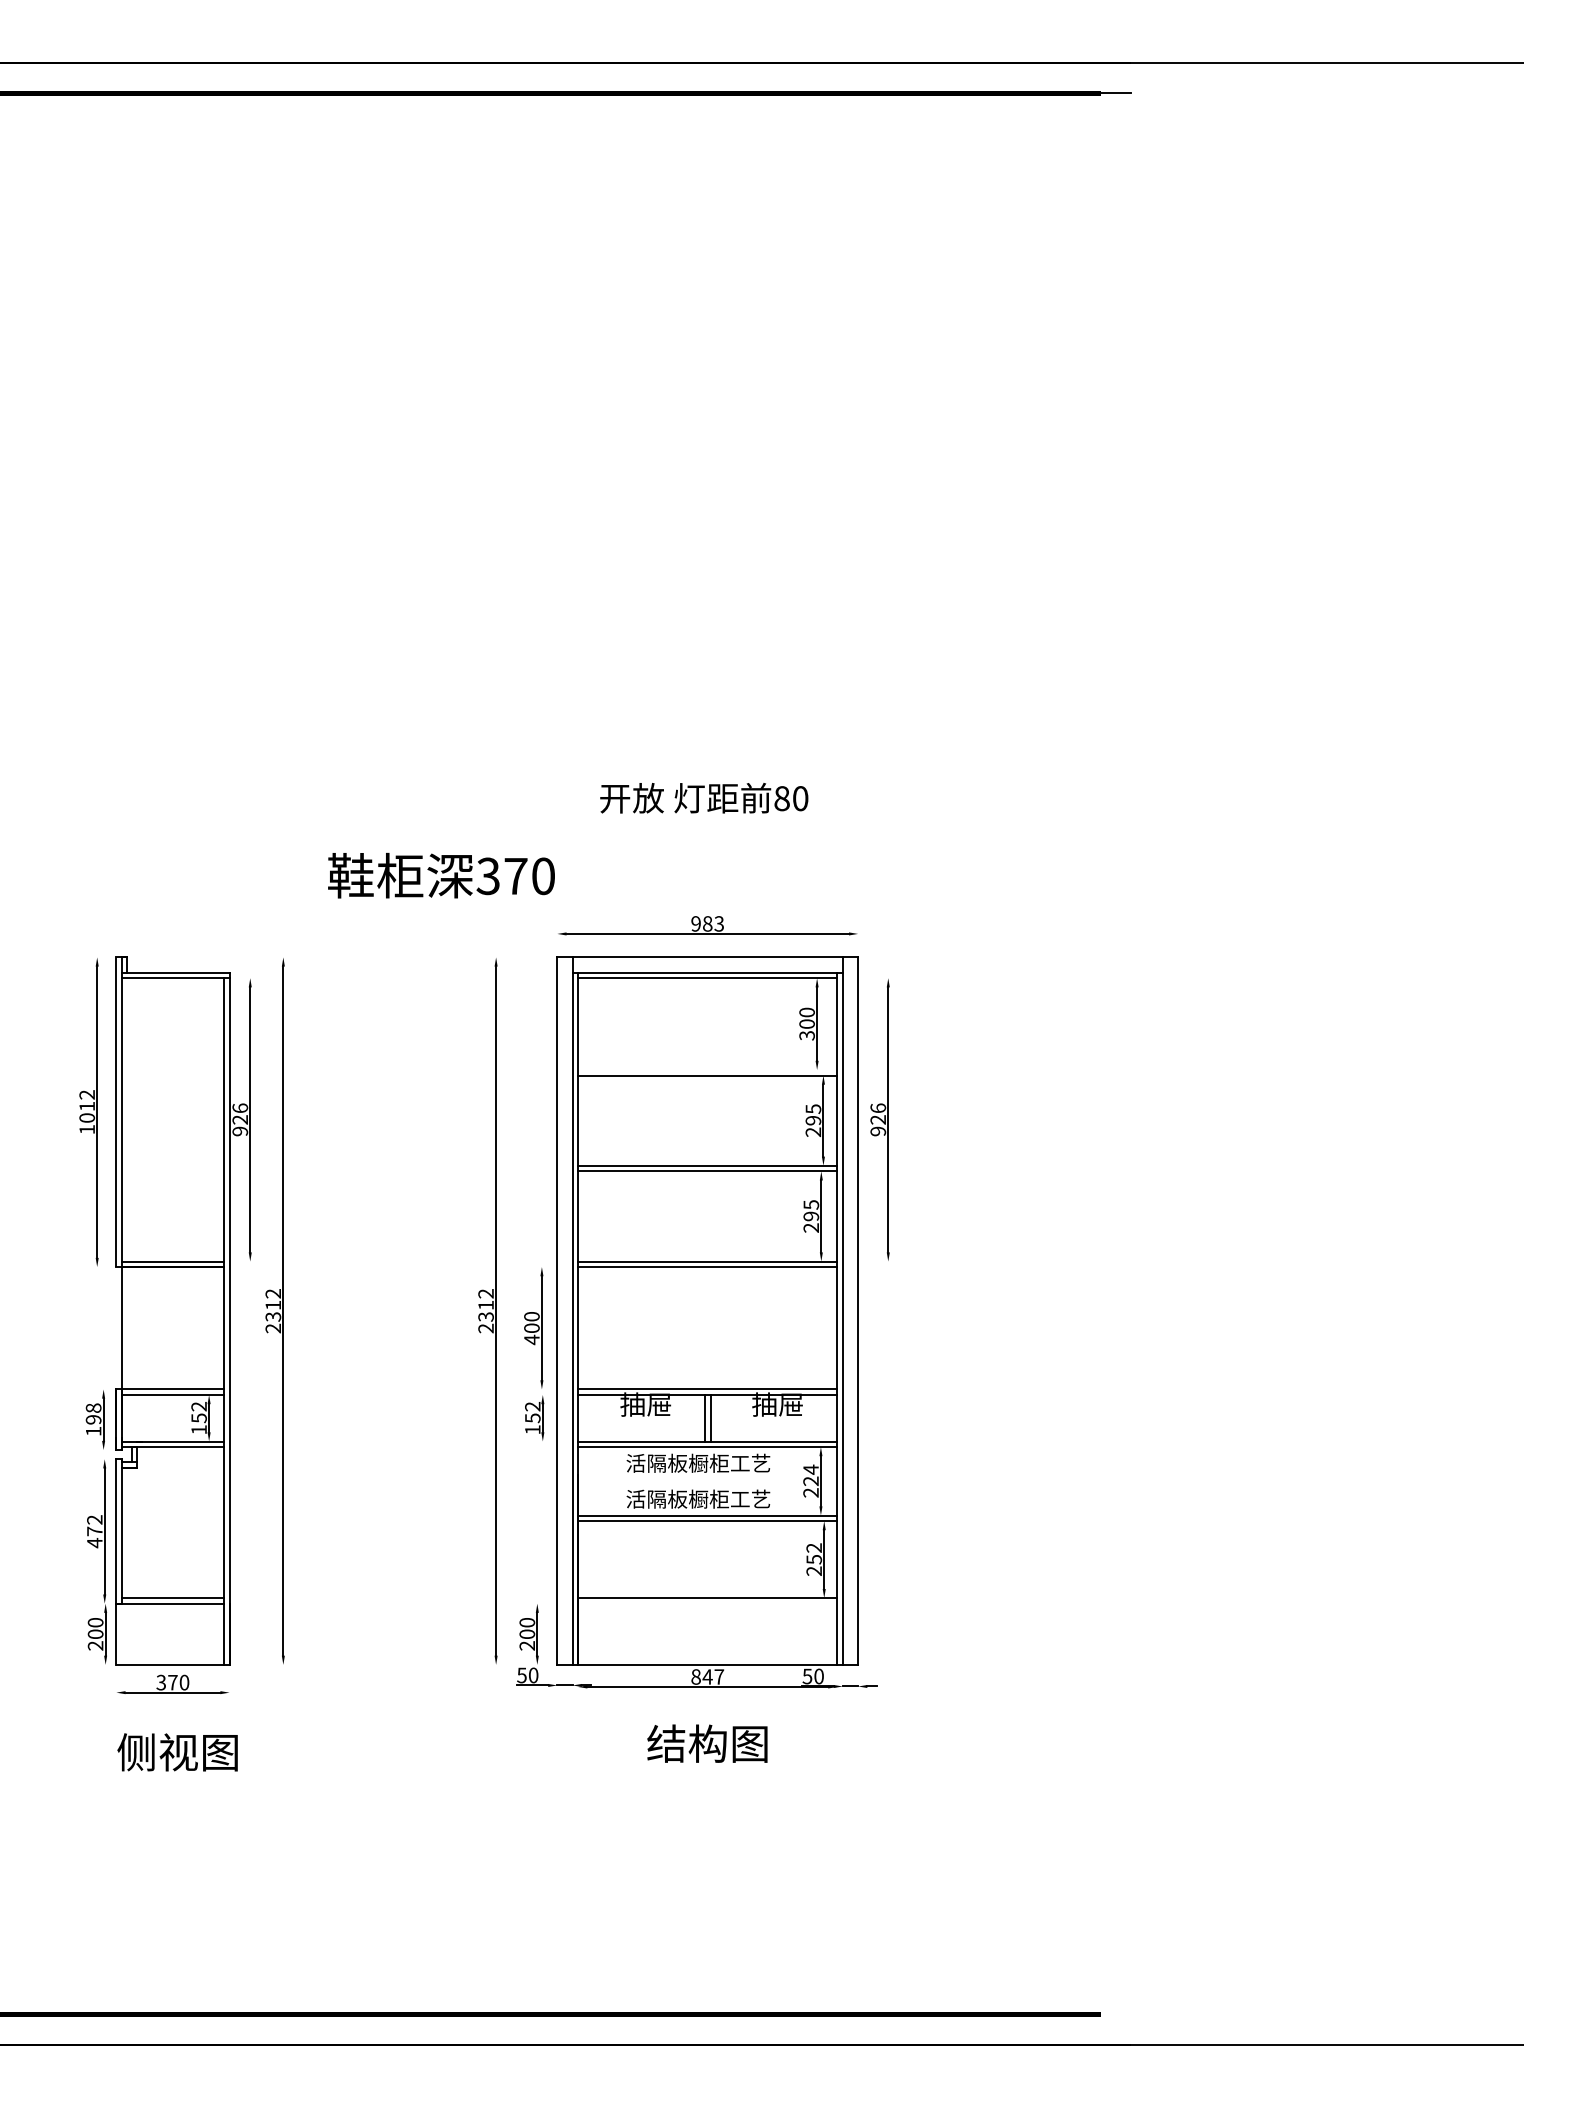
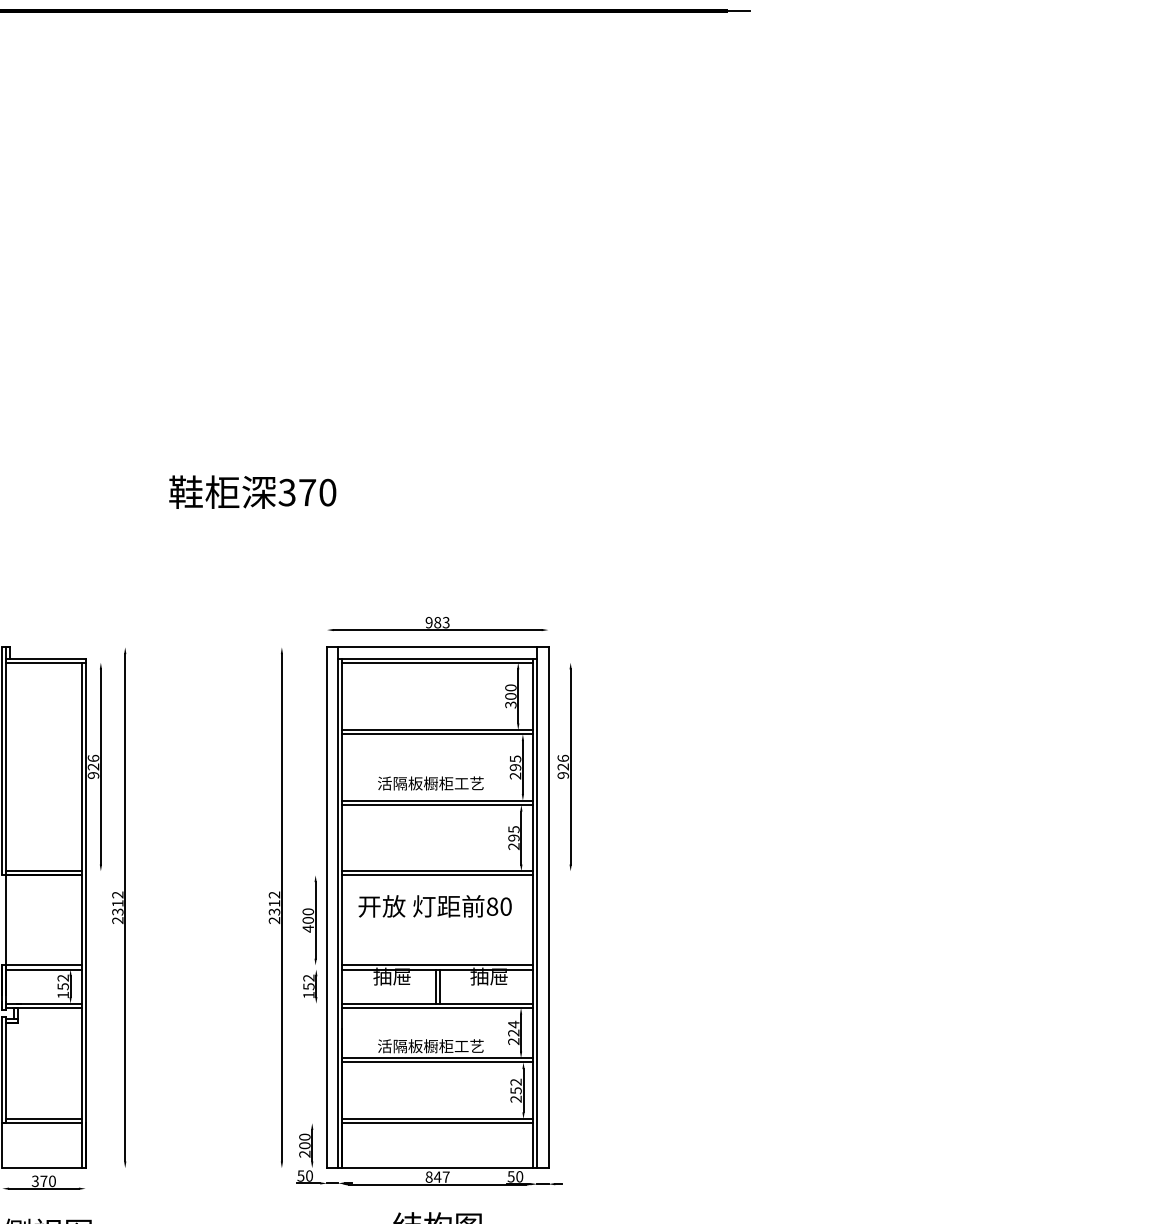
text: (704, 798) -> (435, 906), moved
text: (441, 875) -> (252, 492), moved
line: (707, 1070) -> (437, 730), added
text: (698, 1462) -> (430, 782), moved
line: (707, 1603) -> (437, 1123), added

